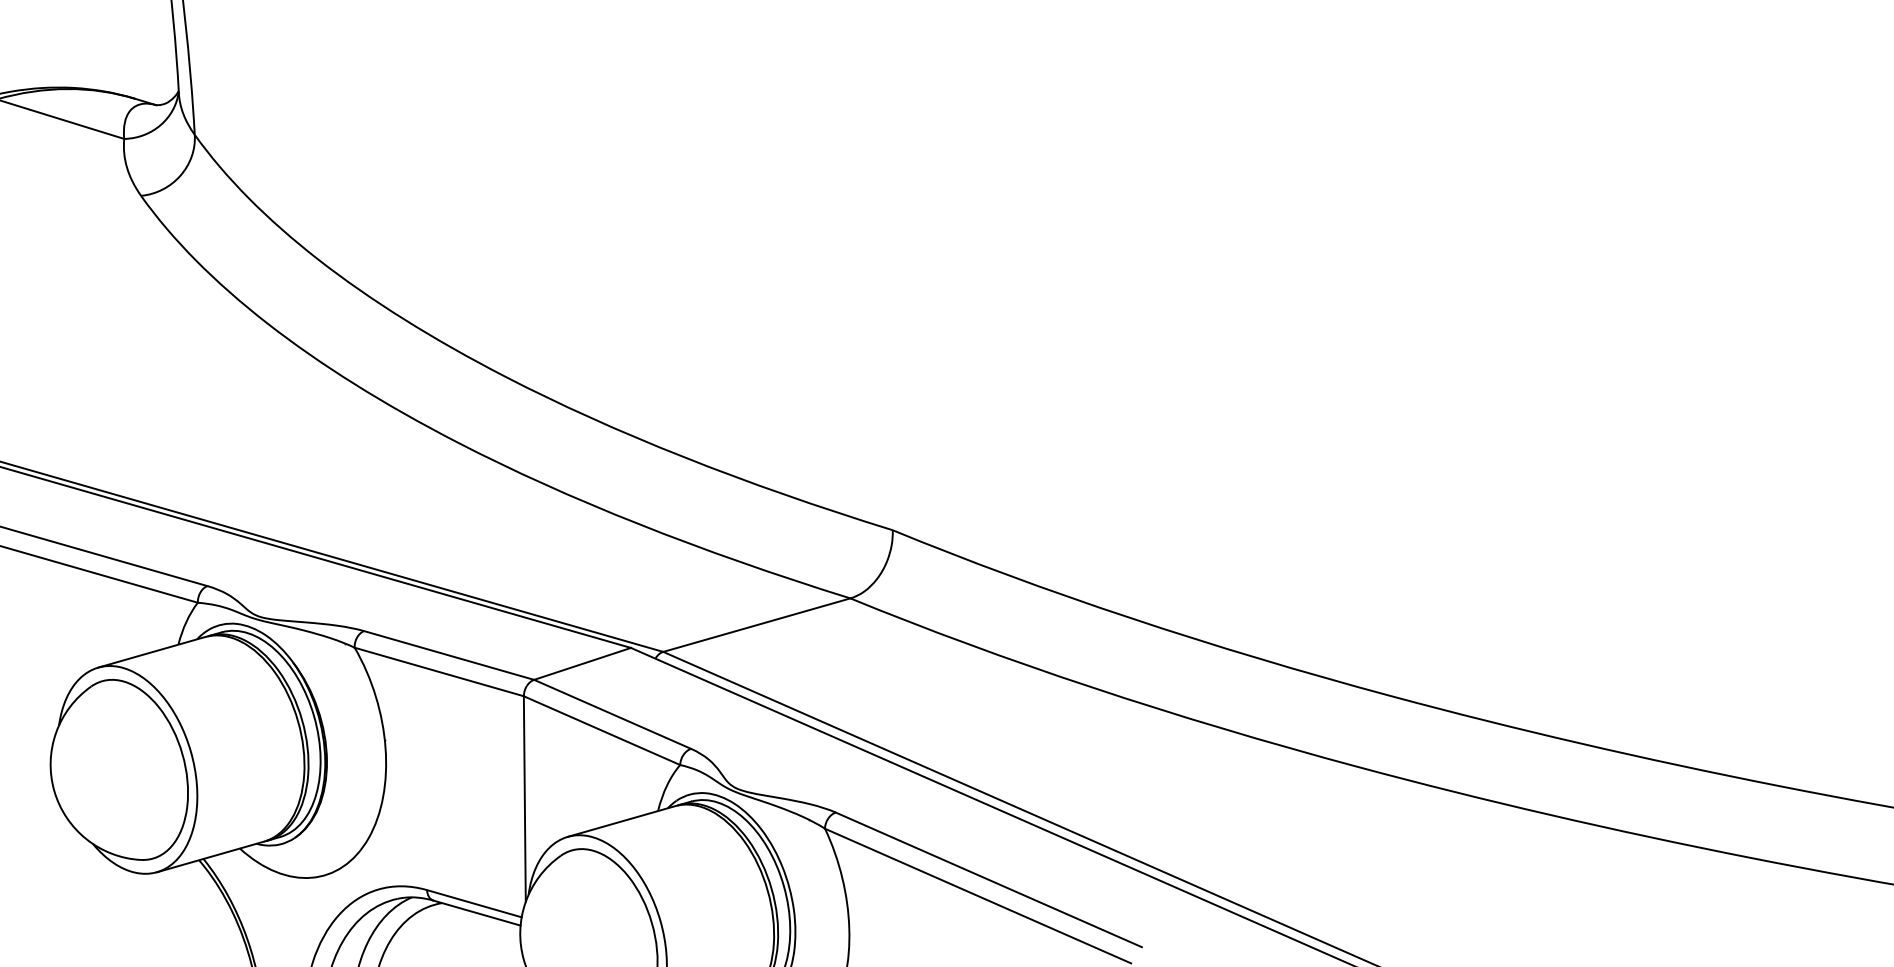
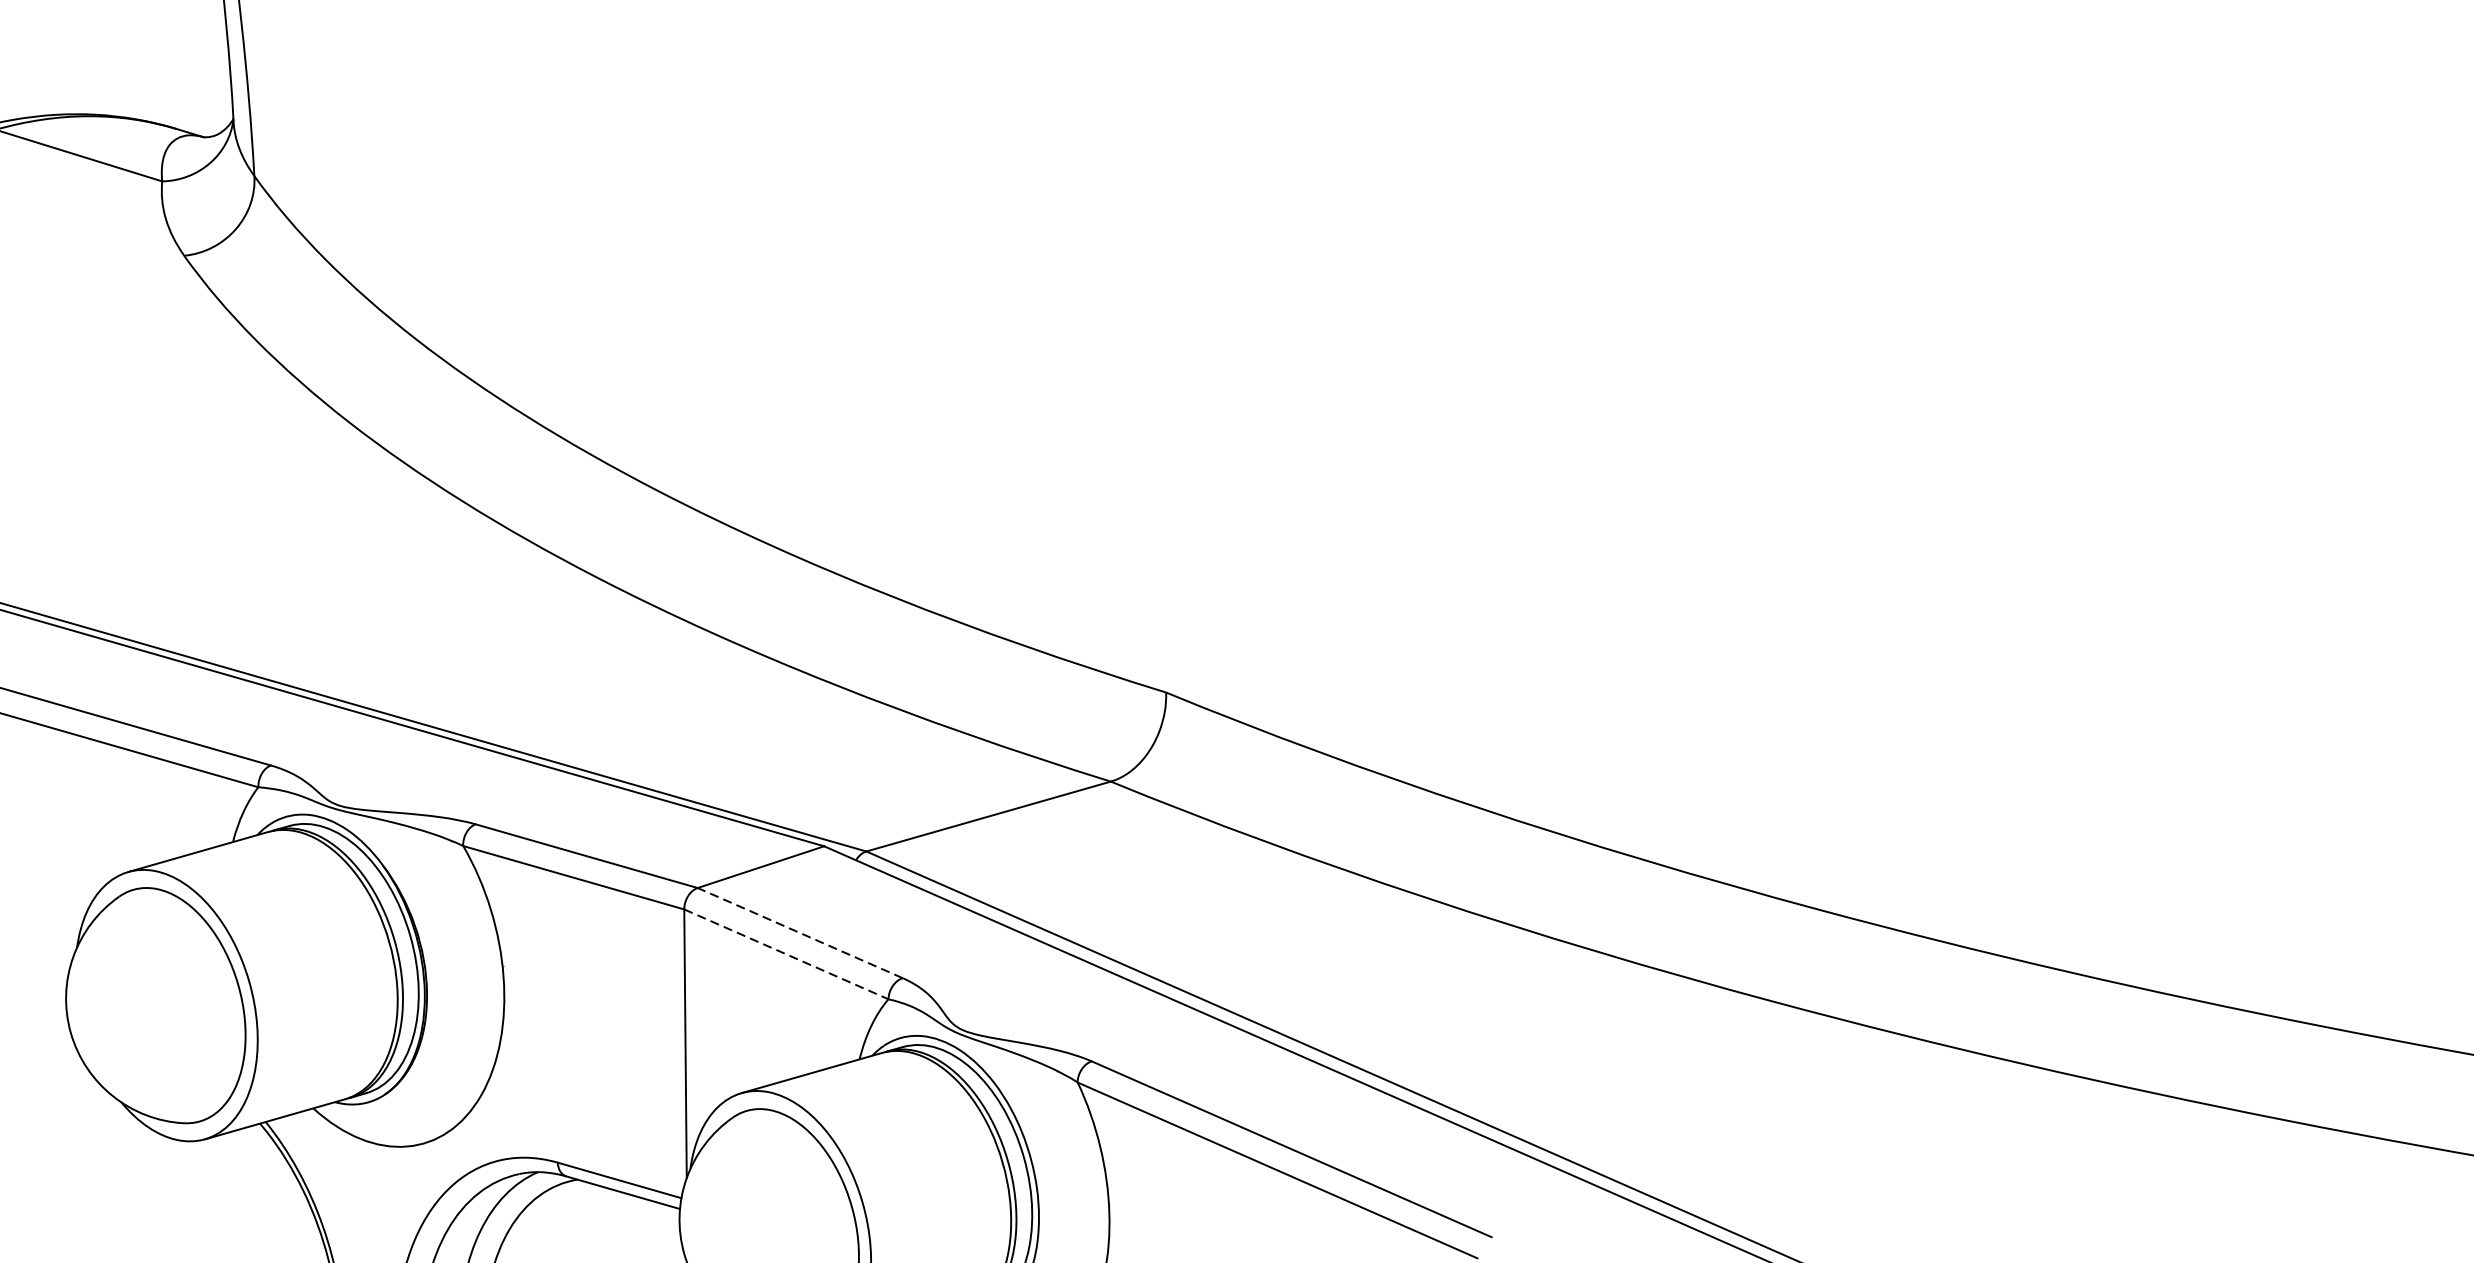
line: (612, 714) -> (800, 933), solid -> dashed
line: (602, 730) -> (786, 954), solid -> dashed

